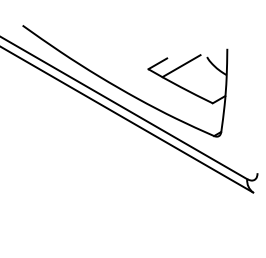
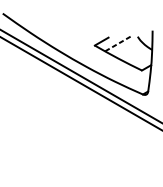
line: (181, 66) -> (119, 43), solid -> dashed

